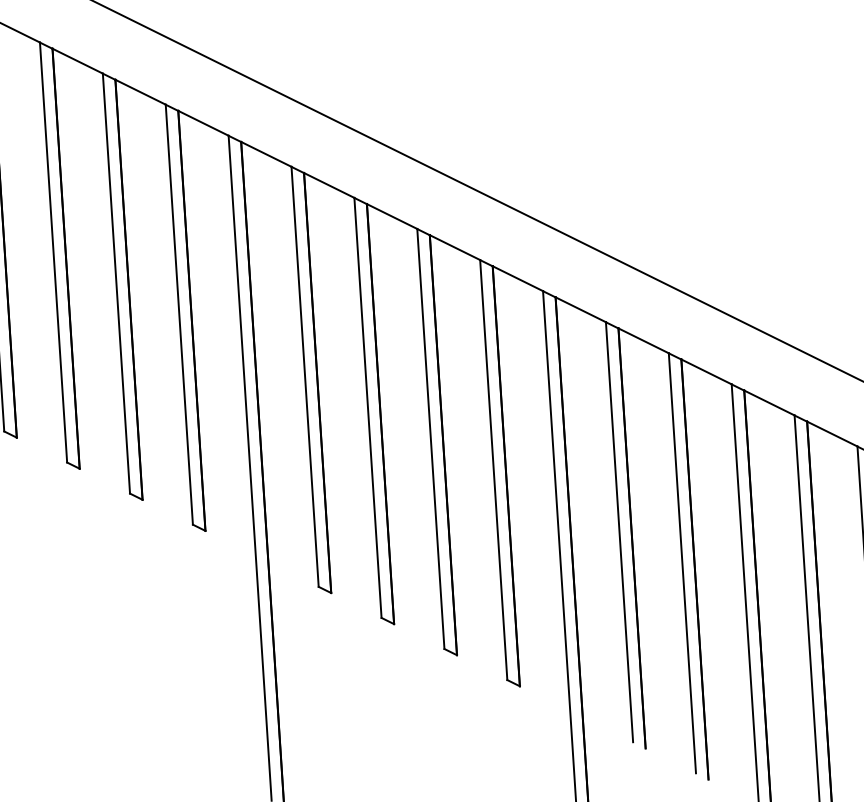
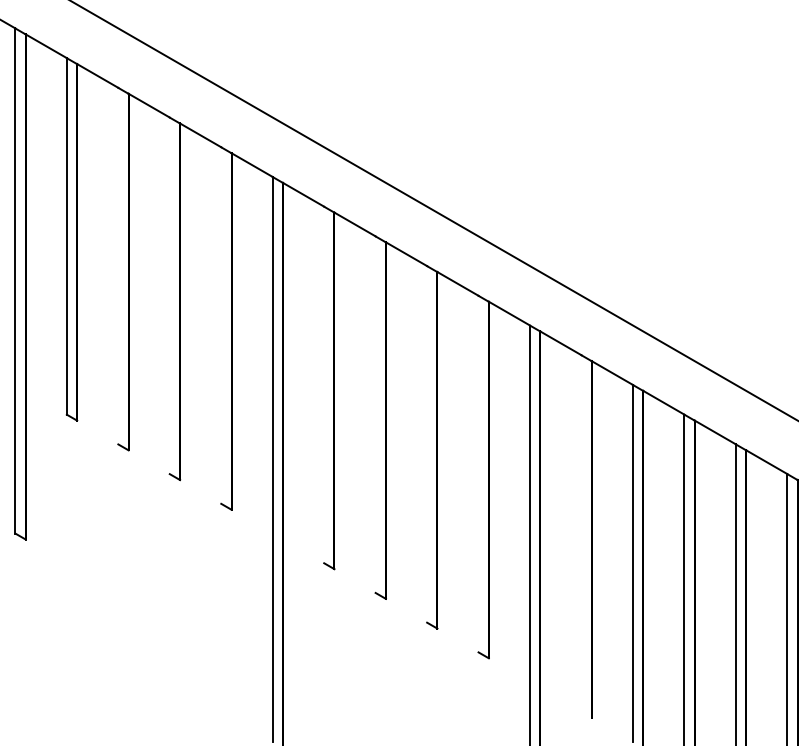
line: (53, 251) -> (118, 265), removed
line: (116, 283) -> (169, 295), removed
line: (179, 314) -> (221, 325), removed
line: (305, 376) -> (324, 384), removed
line: (367, 407) -> (375, 414), removed
line: (431, 439) -> (427, 444), removed
line: (493, 469) -> (478, 473), removed
line: (619, 532) -> (581, 533), removed

